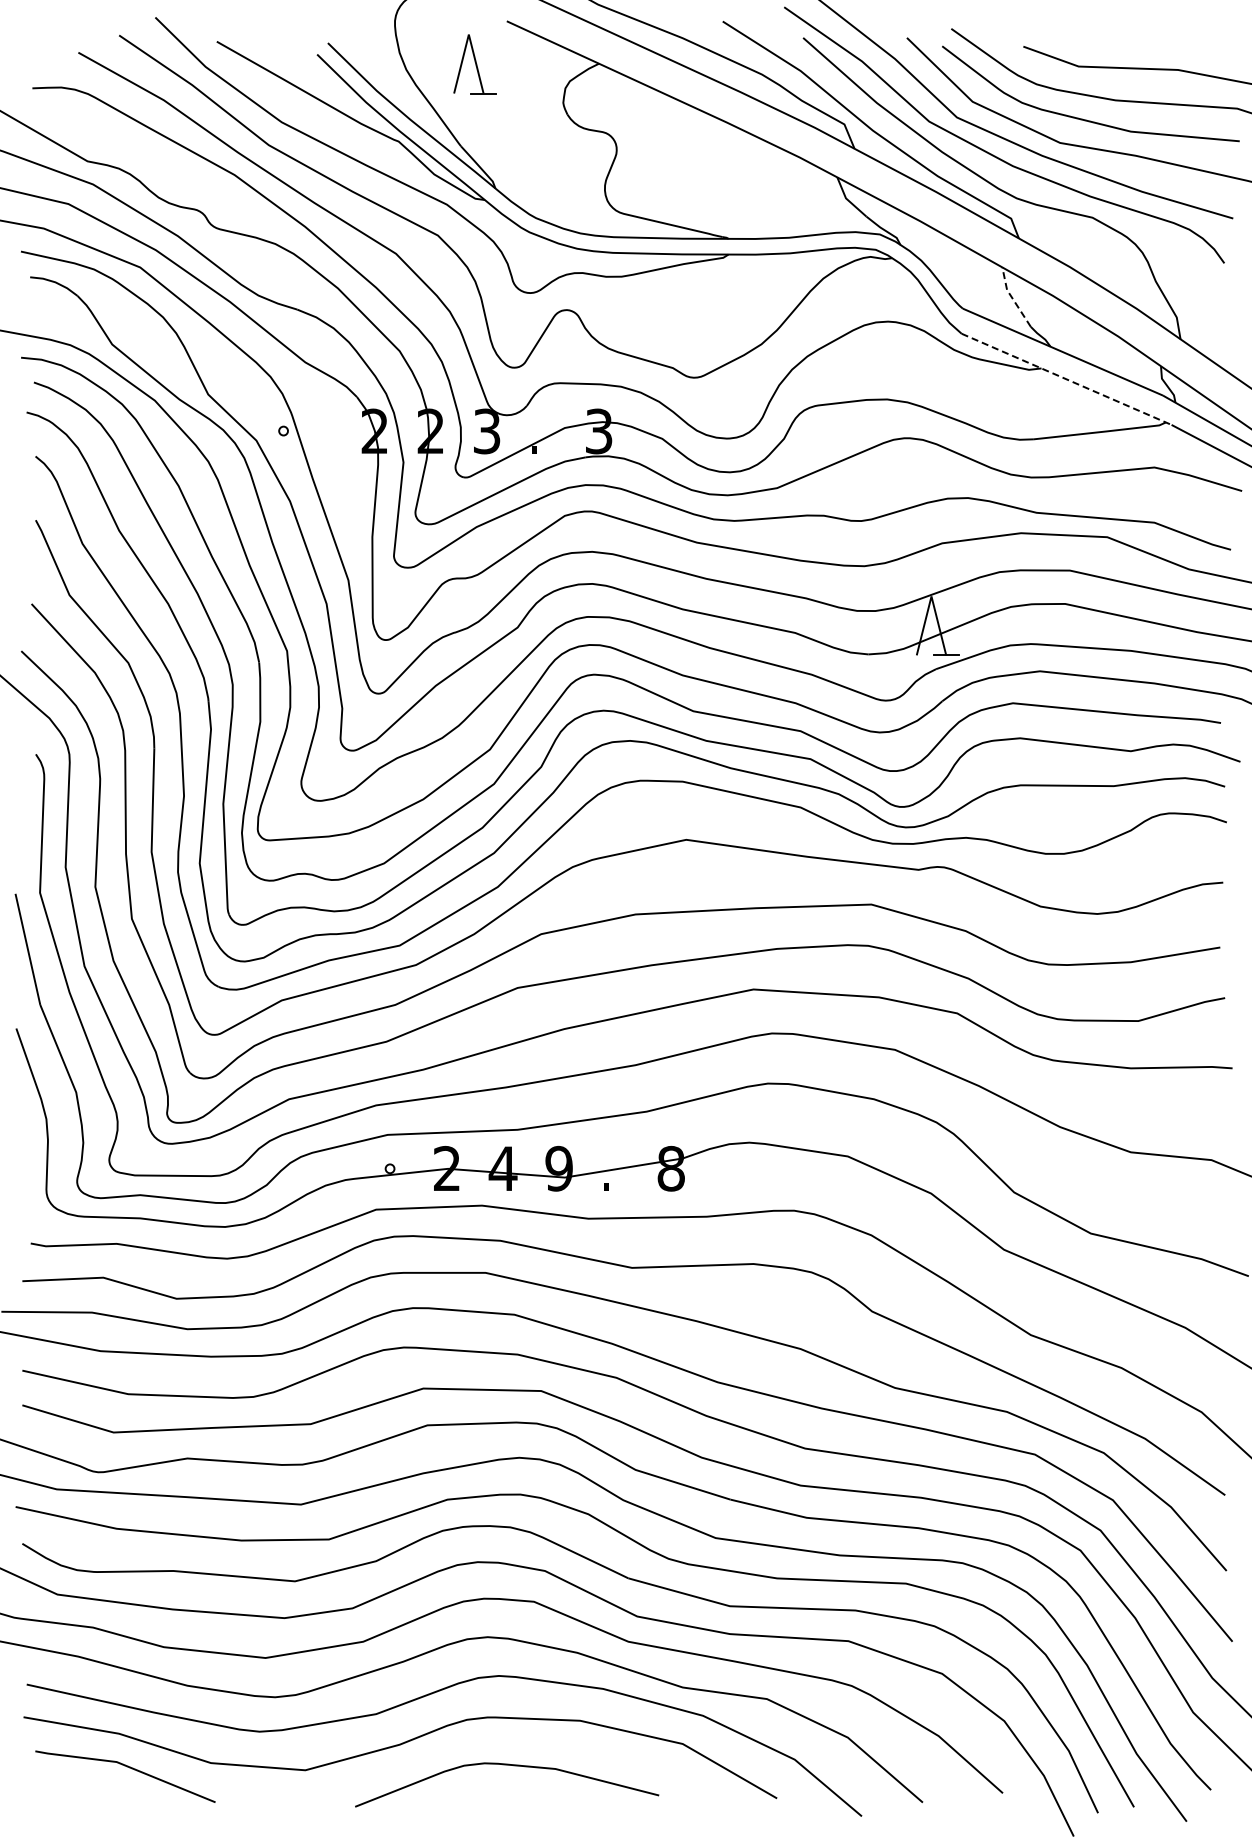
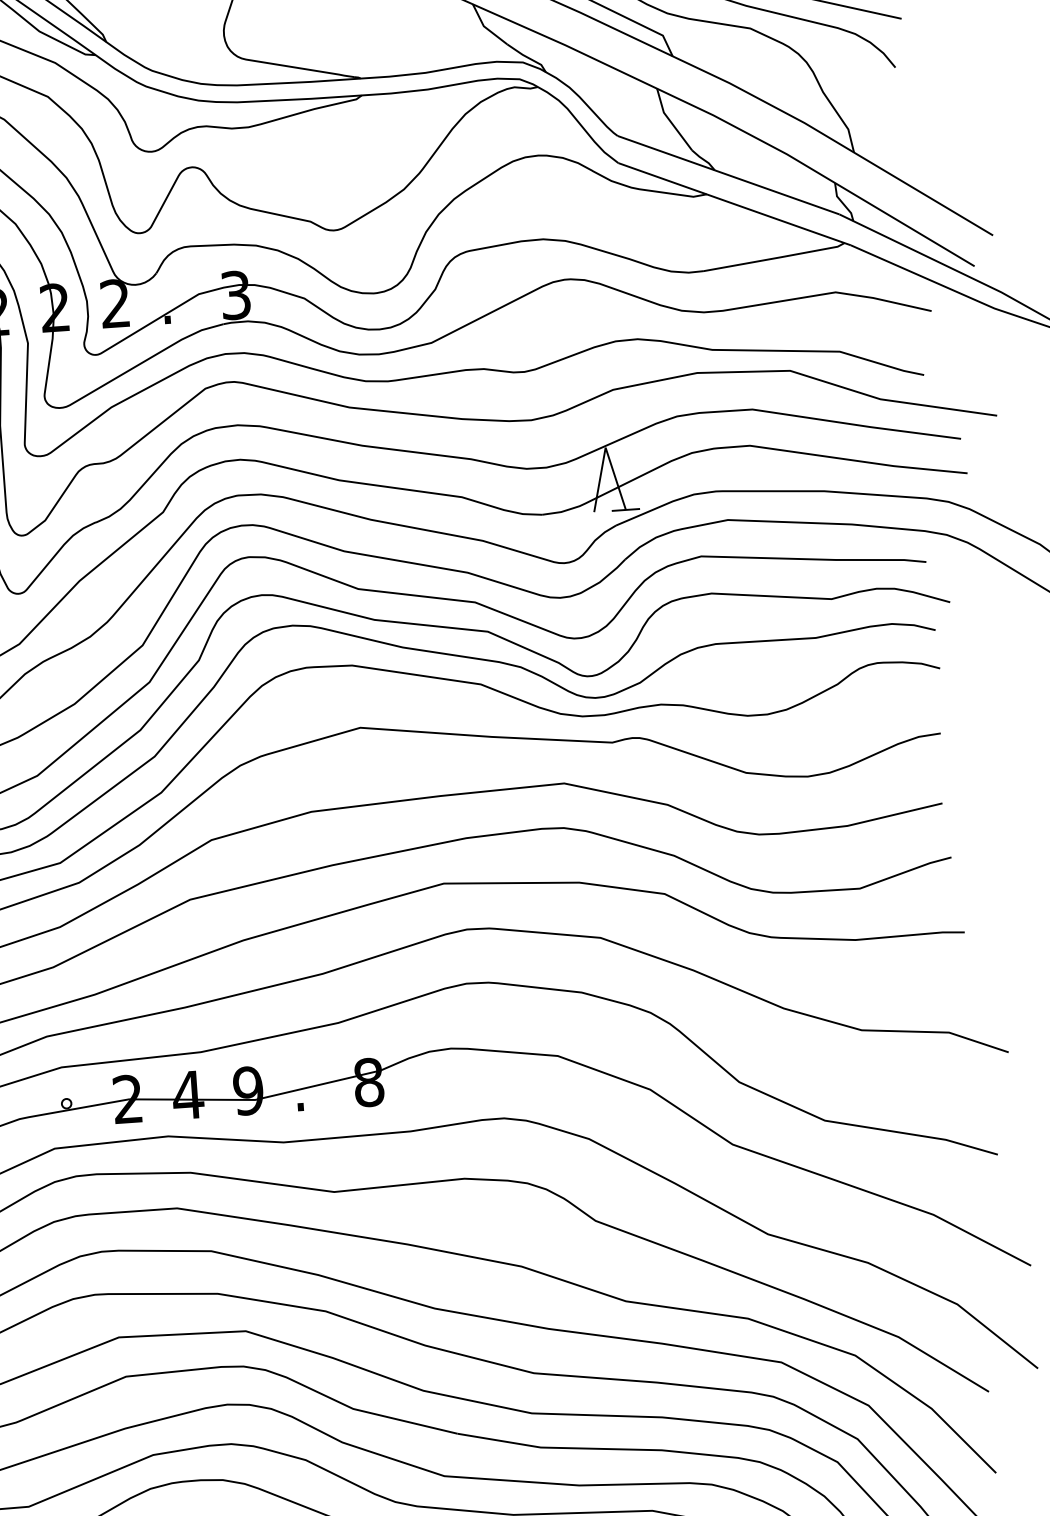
line: (1011, 297) -> (669, 120), dashed -> solid
line: (1067, 379) -> (735, 204), dashed -> solid
text: (486, 431) -> (114, 303), 3 -> 2

